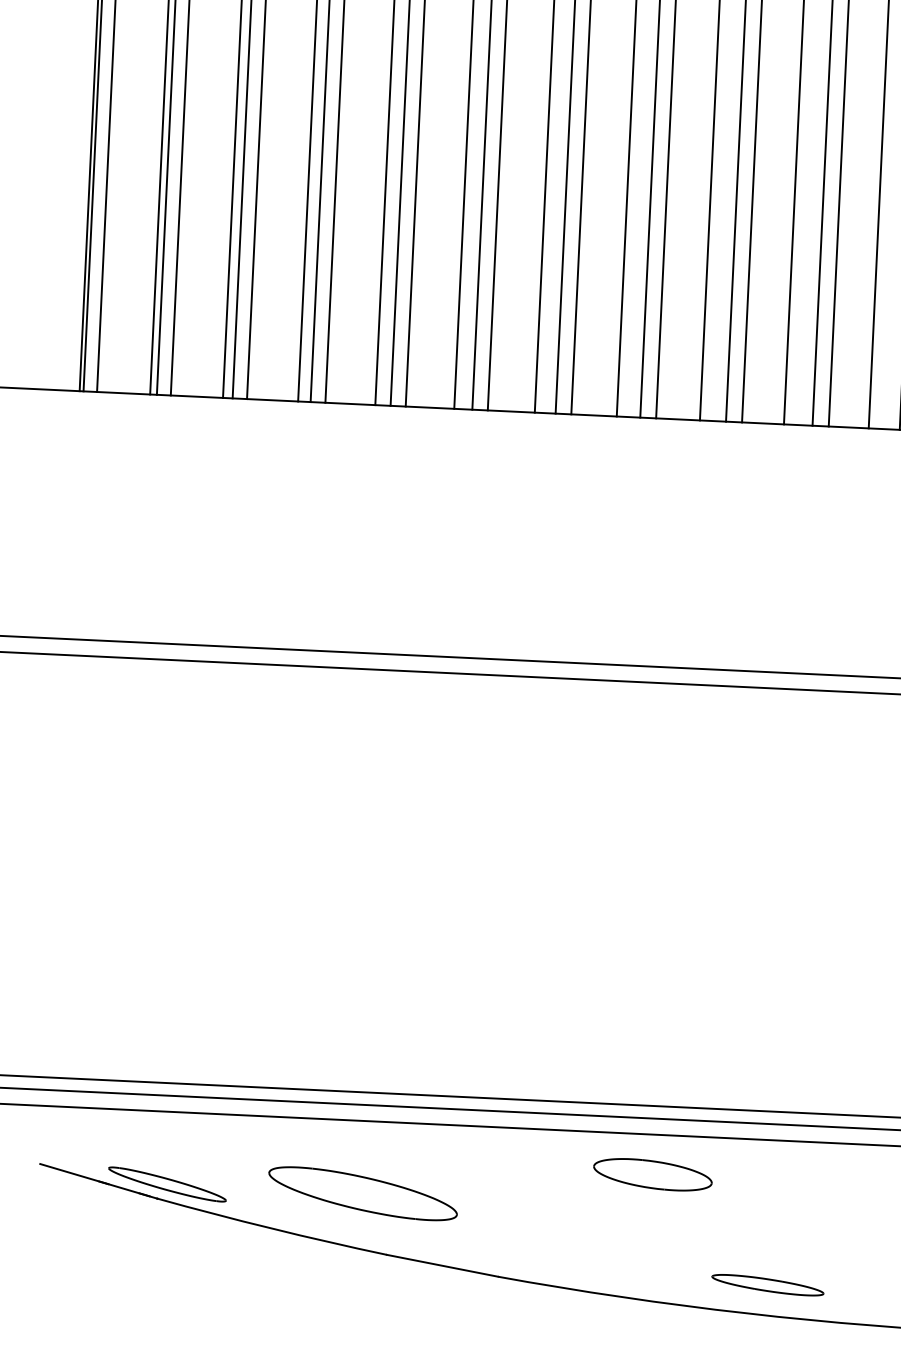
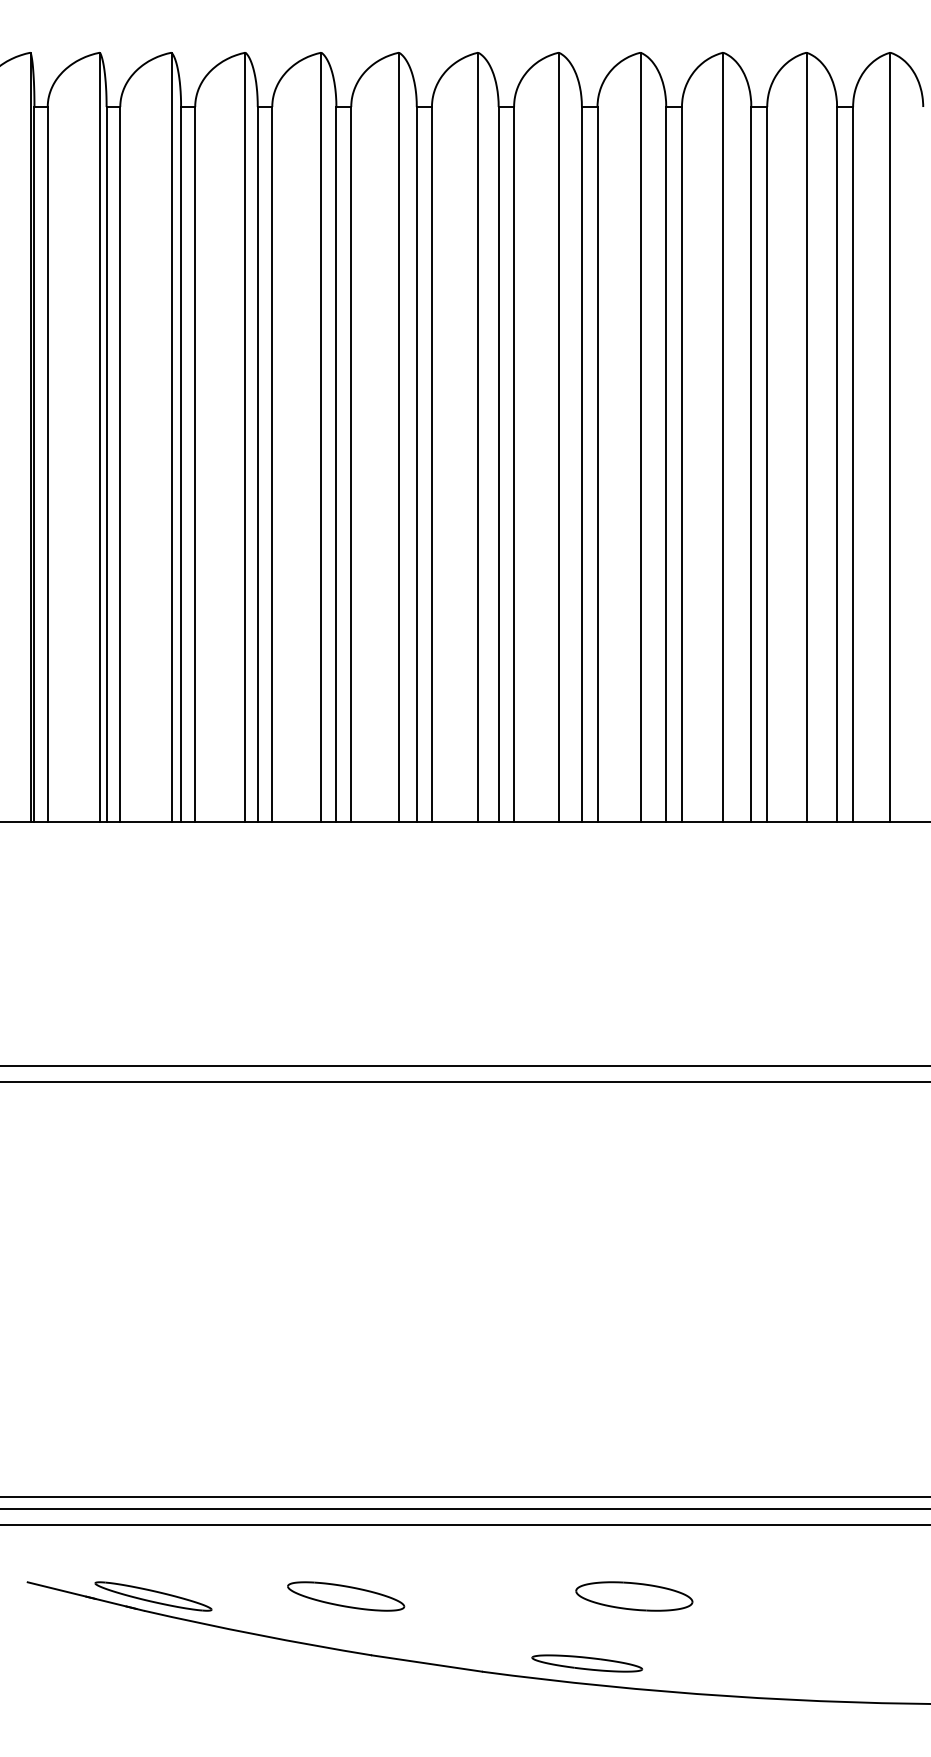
part: (653, 1174) -> (634, 1596), moved
part: (363, 1193) -> (346, 1596), size x0.62
part: (768, 1285) -> (587, 1663), moved

